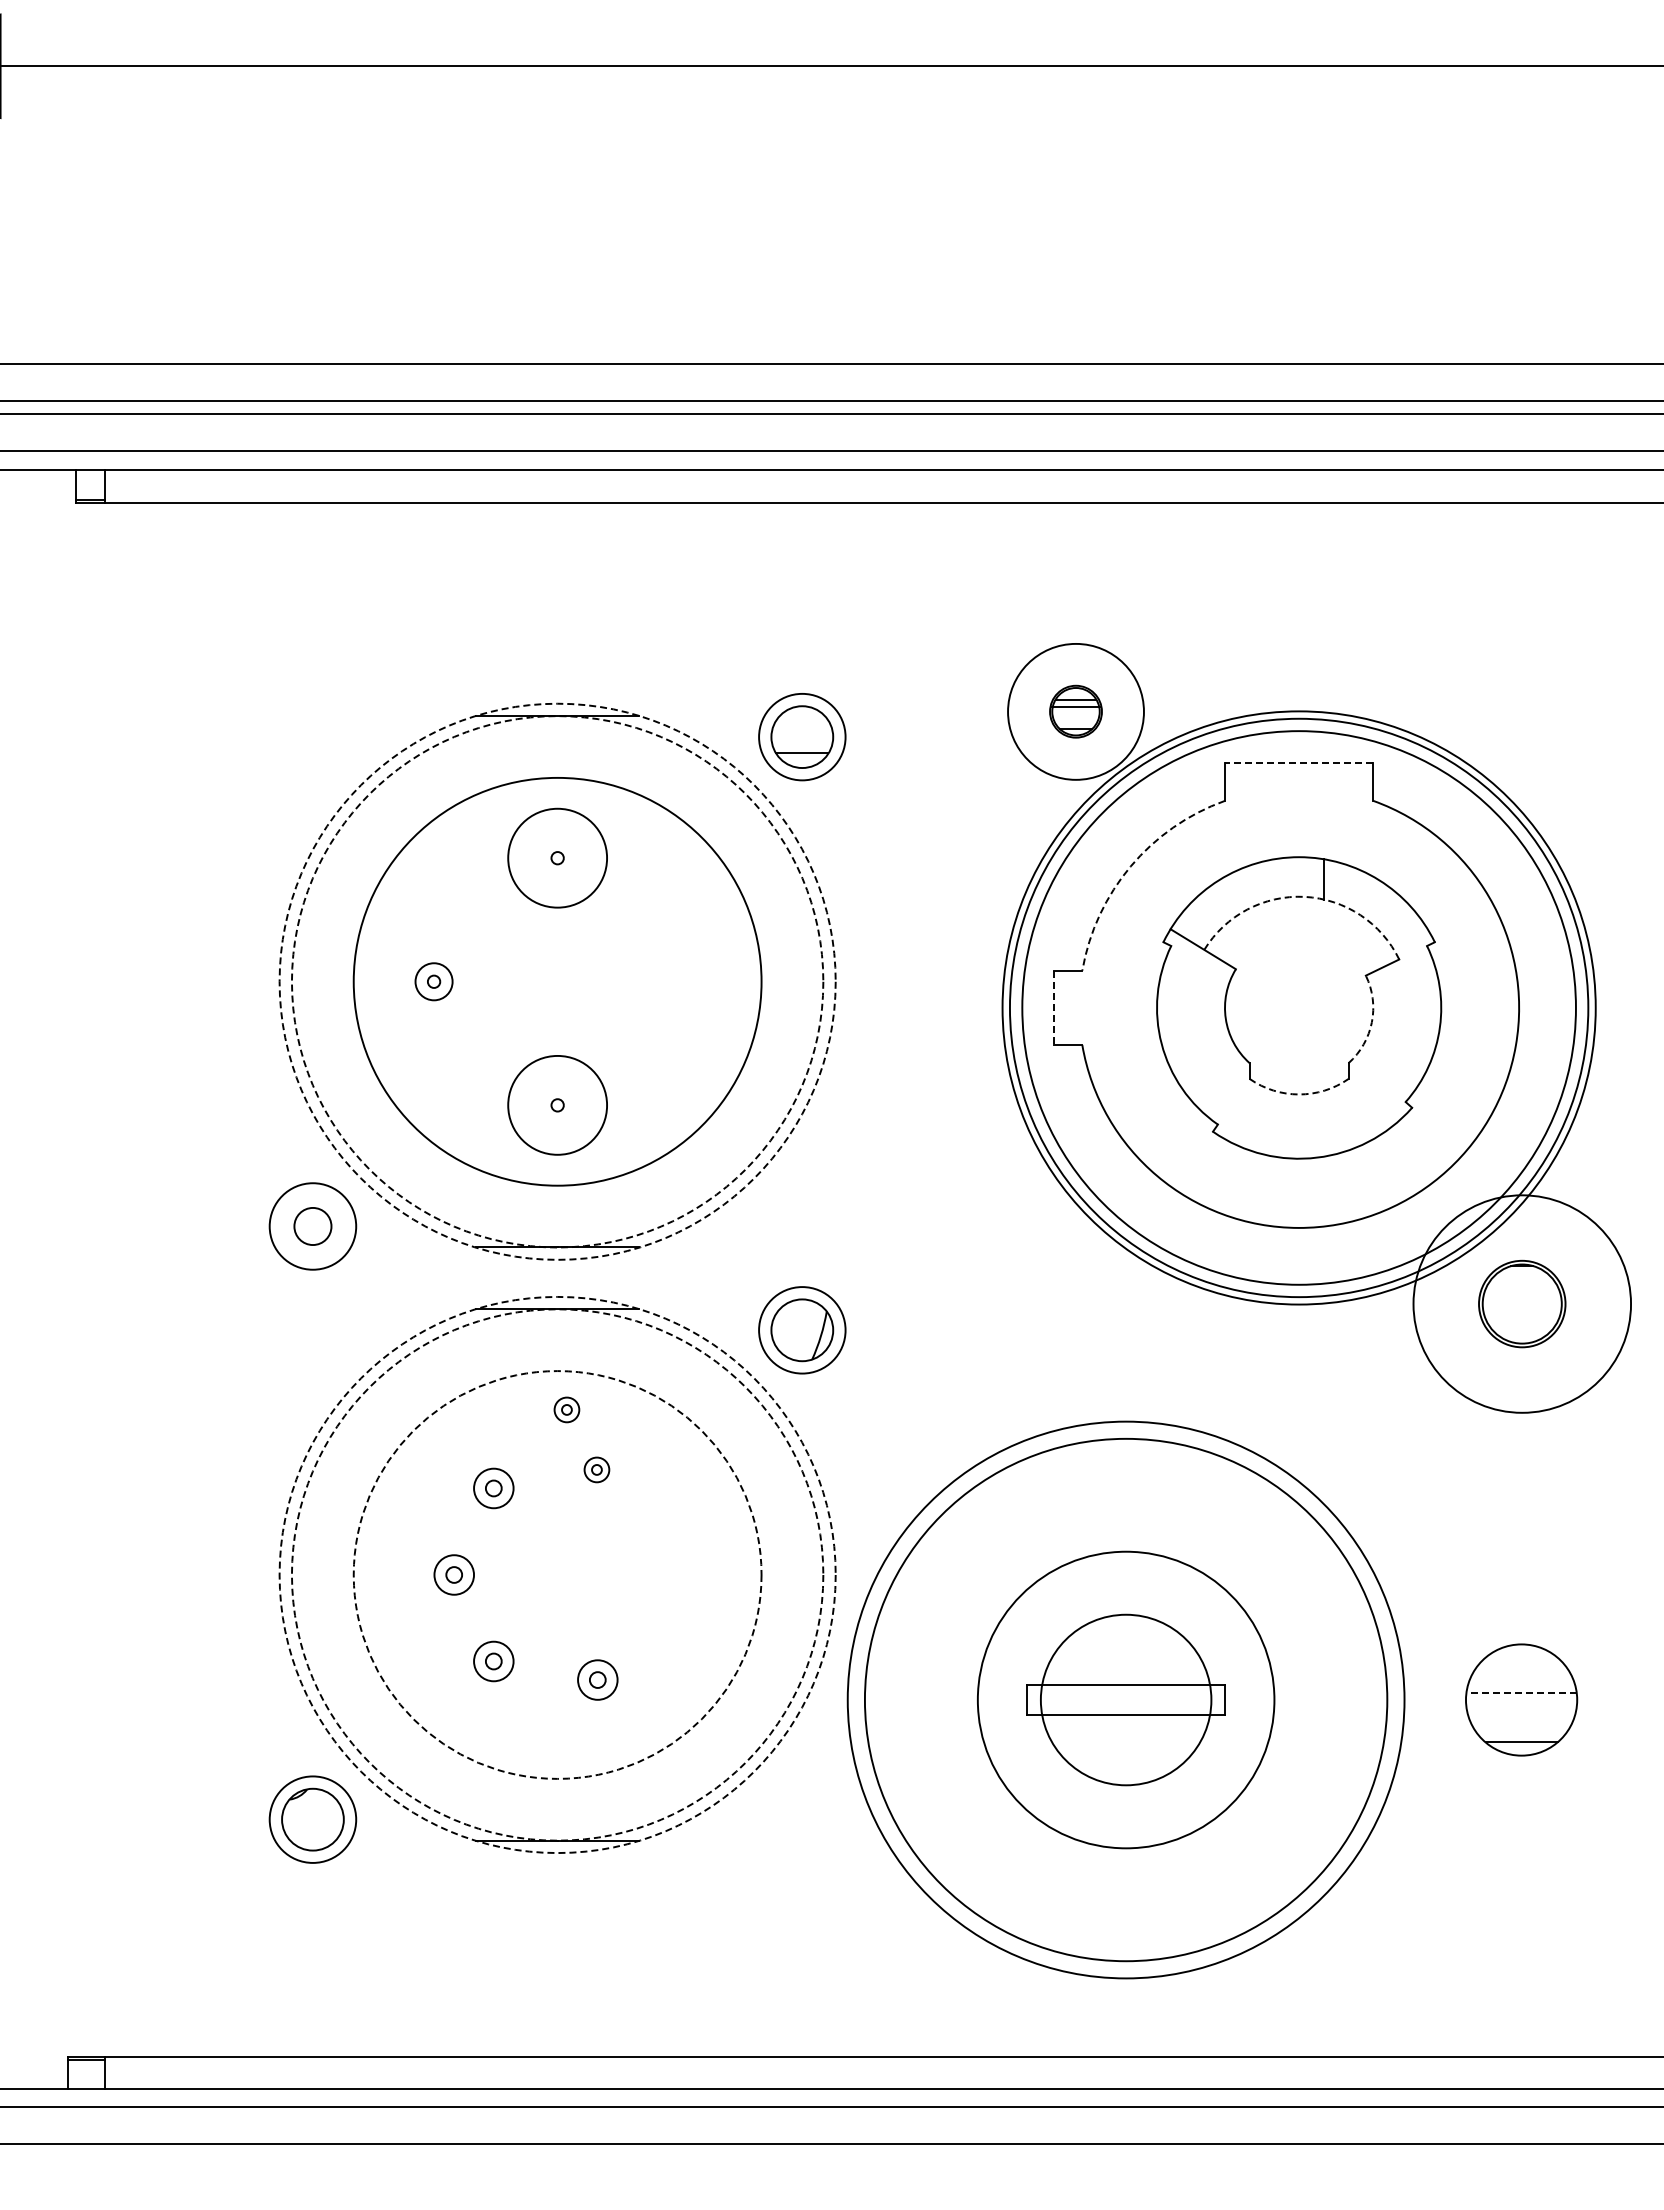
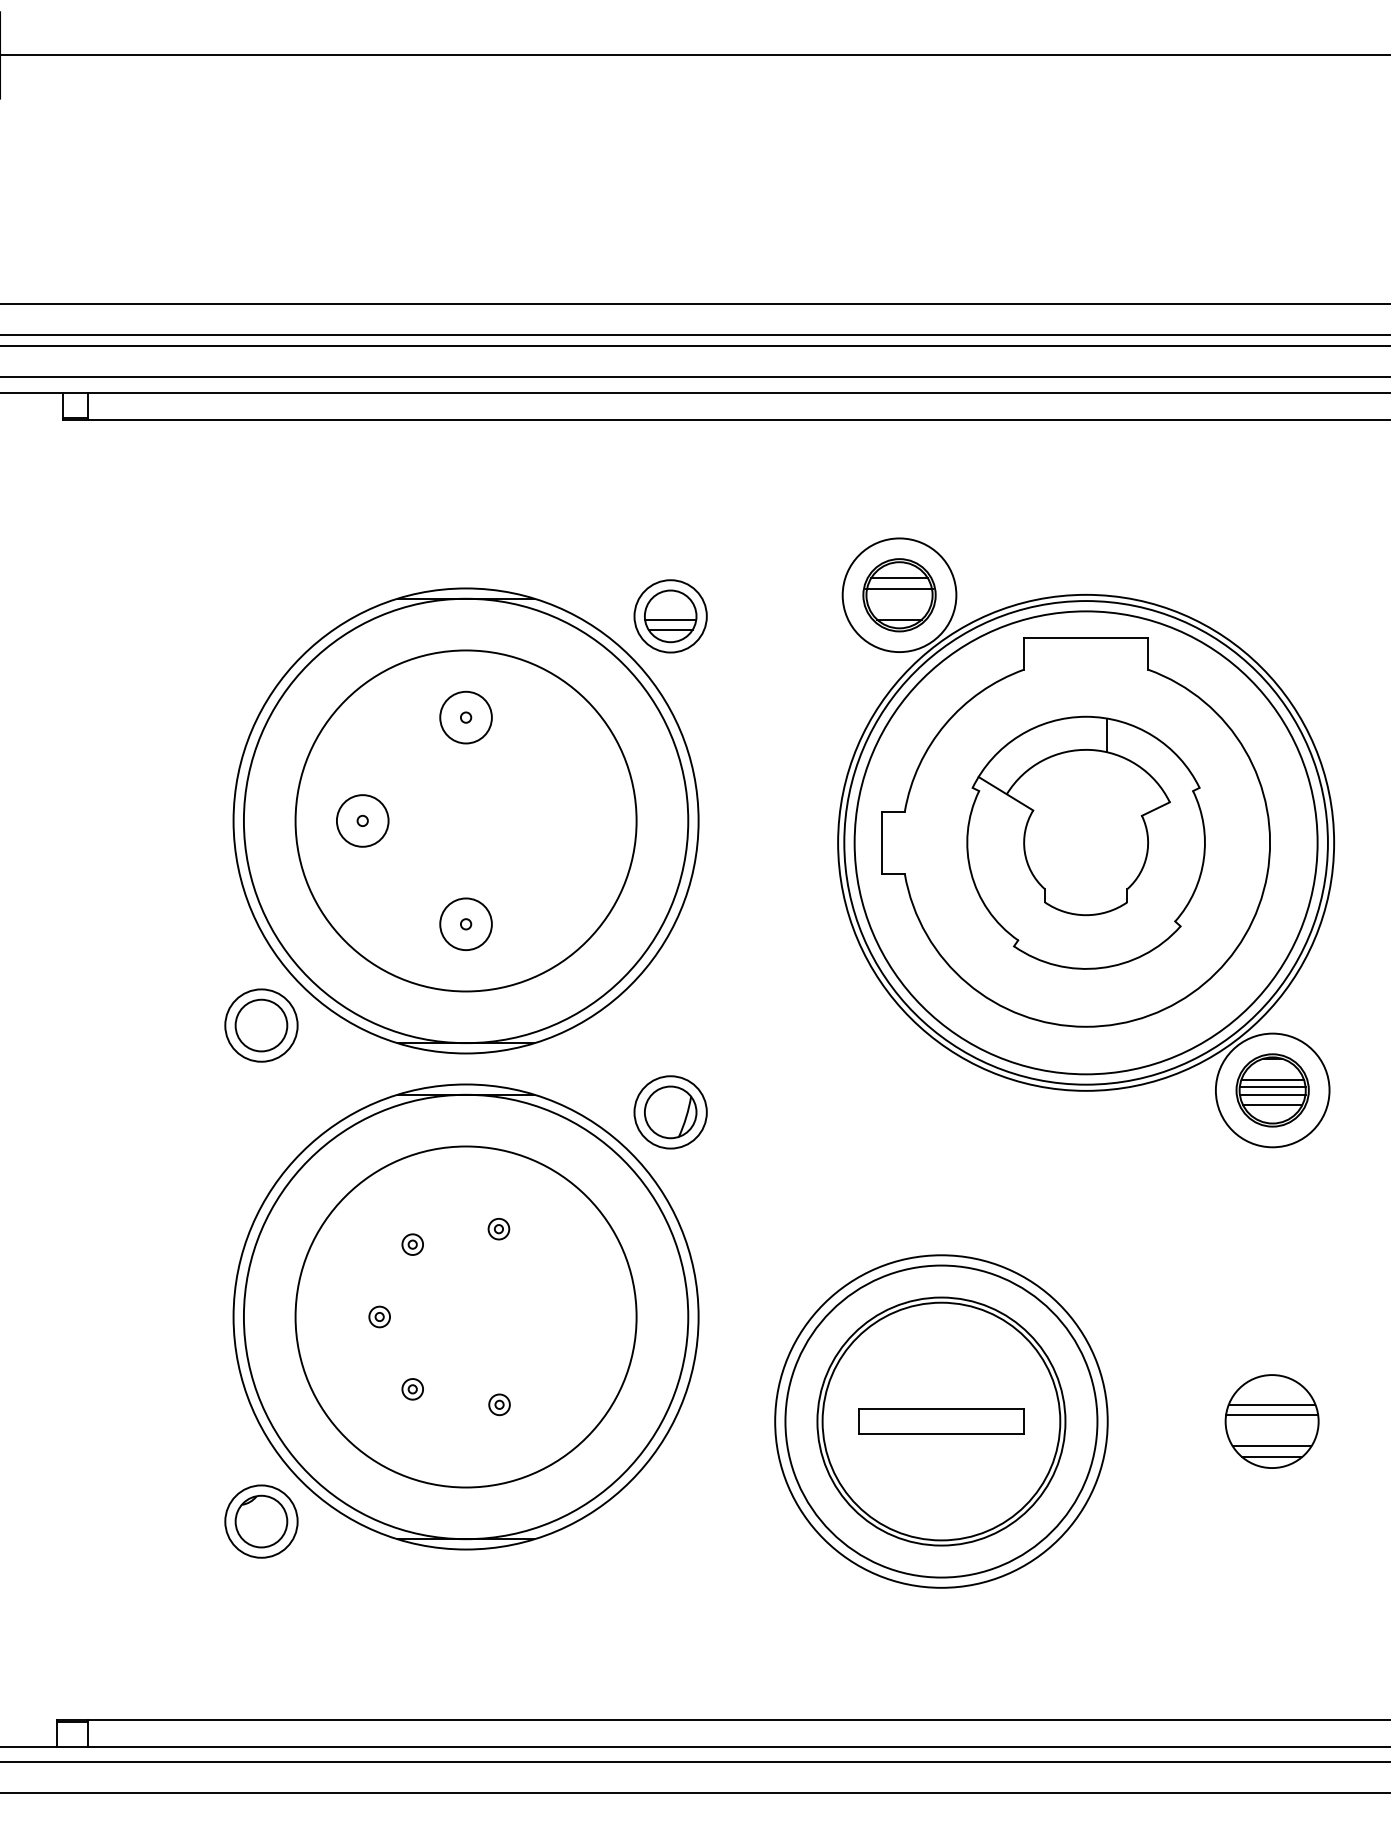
part: (1075, 711) -> (899, 594), size x1.67
line: (801, 741) -> (669, 620), added
line: (1298, 763) -> (1085, 638), dashed -> solid
circle: (557, 858) -> (465, 717), size x0.62
arc: (1130, 866) -> (945, 724), dashed -> solid
arc: (1304, 896) -> (1090, 749), dashed -> solid
circle: (433, 981) -> (362, 820), size x1.67
circle: (557, 981) -> (465, 820), dashed -> solid
circle: (557, 981) -> (465, 820), dashed -> solid
line: (1054, 1008) -> (881, 843), dashed -> solid
arc: (1371, 1022) -> (1146, 855), dashed -> solid
arc: (1299, 1094) -> (1086, 915), dashed -> solid
circle: (557, 1105) -> (465, 924), size x0.62
circle: (312, 1226) -> (261, 1025), size x1.67
line: (1522, 1290) -> (1272, 1079), added
line: (1521, 1300) -> (1272, 1087), added
circle: (1522, 1304) -> (1272, 1090), size x0.62
line: (1521, 1309) -> (1272, 1095), added
line: (1522, 1321) -> (1272, 1105), added
part: (566, 1409) -> (473, 1178), removed
part: (493, 1488) -> (412, 1244), size x0.62
part: (454, 1574) -> (379, 1316), size x0.62
circle: (557, 1574) -> (465, 1316), dashed -> solid
circle: (557, 1574) -> (465, 1316), dashed -> solid
circle: (557, 1574) -> (465, 1316), dashed -> solid
part: (493, 1661) -> (412, 1389), size x0.62
part: (597, 1679) -> (499, 1404), size x0.62
line: (1521, 1680) -> (1272, 1405), added
line: (1521, 1692) -> (1272, 1415), dashed -> solid
circle: (1125, 1699) -> (940, 1421), size x0.71
circle: (1125, 1699) -> (940, 1421), size x0.71
circle: (1126, 1699) -> (941, 1421), size x1.67
line: (1521, 1729) -> (1272, 1446), added

